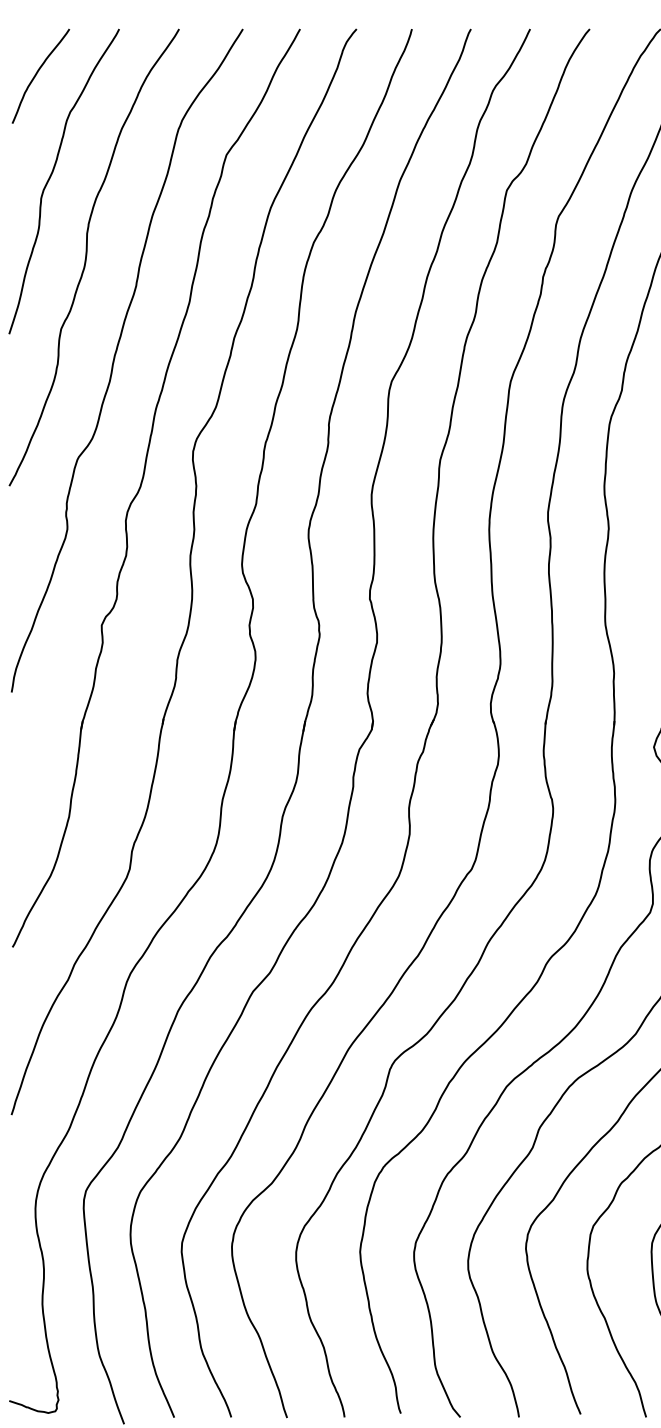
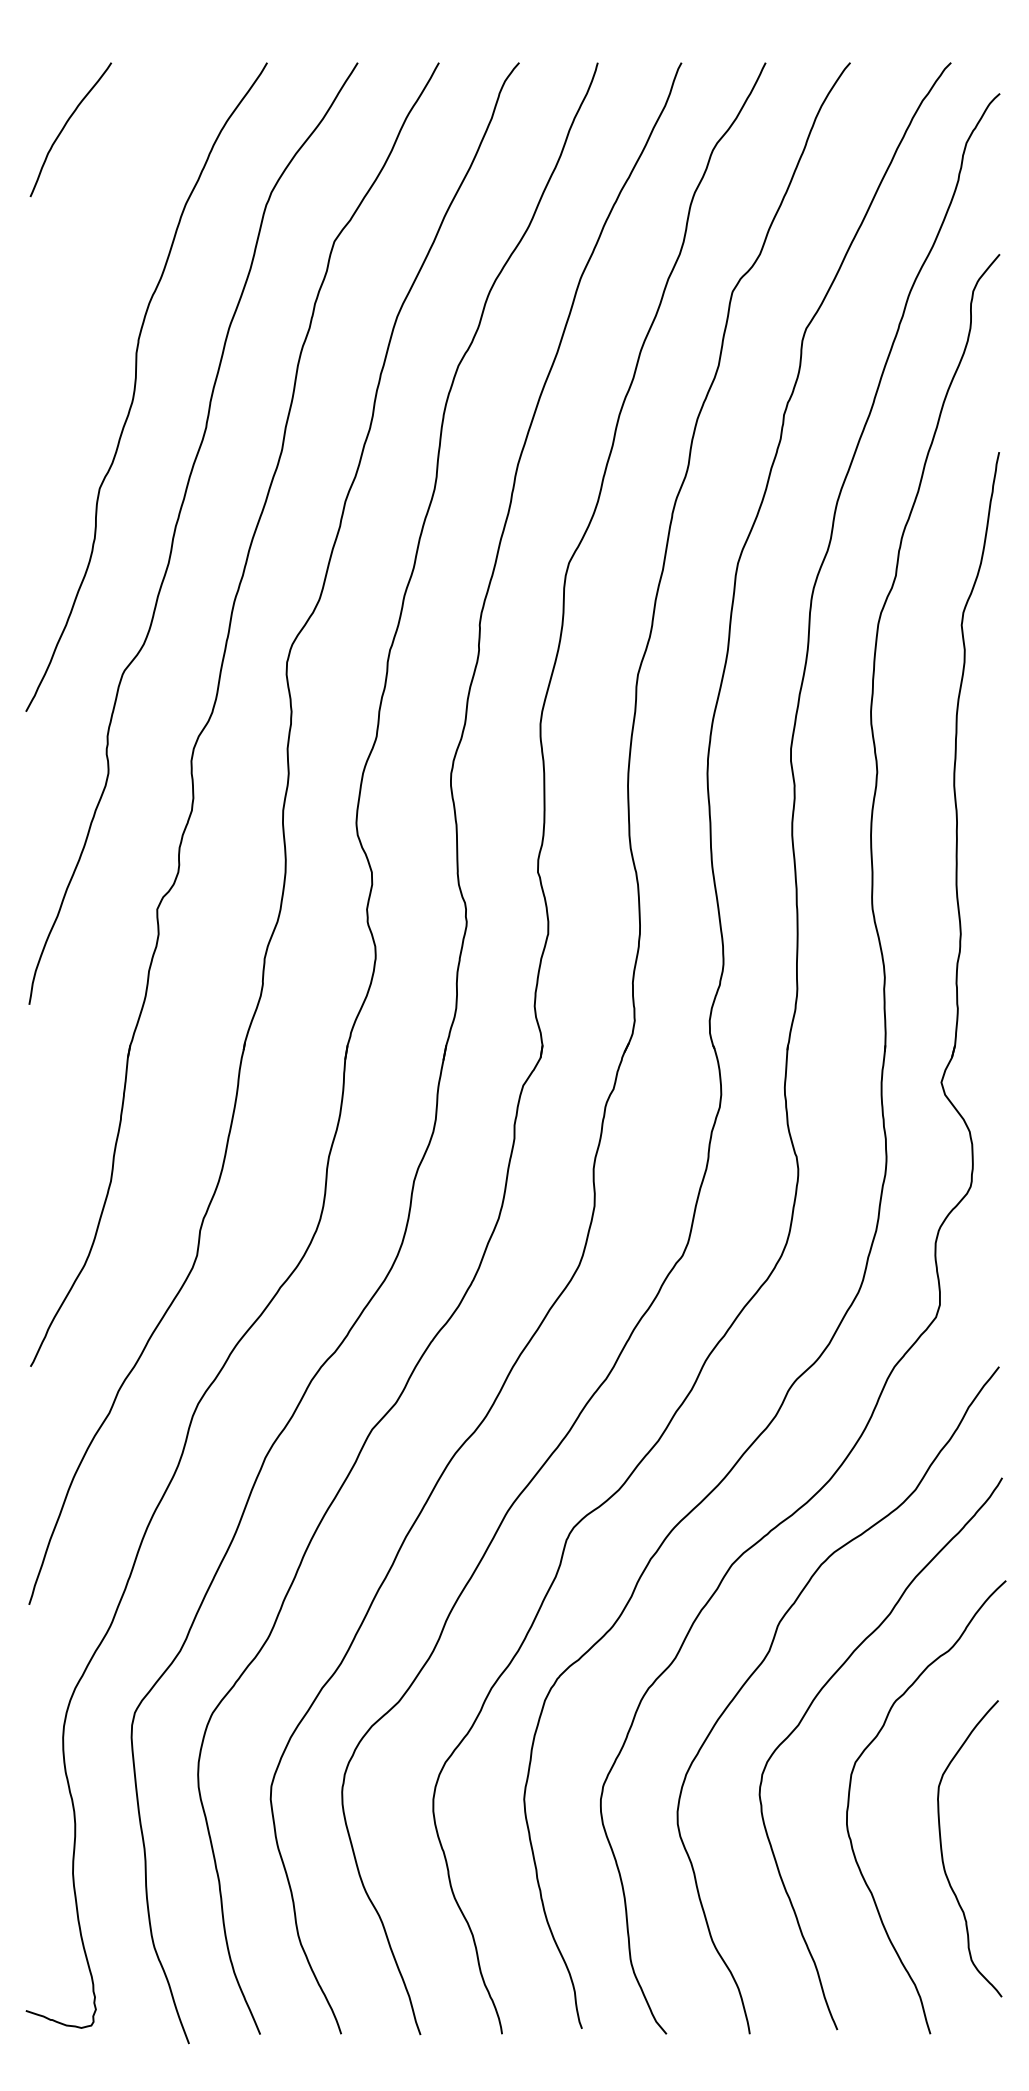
curve: (51, 175) -> (86, 270), removed

